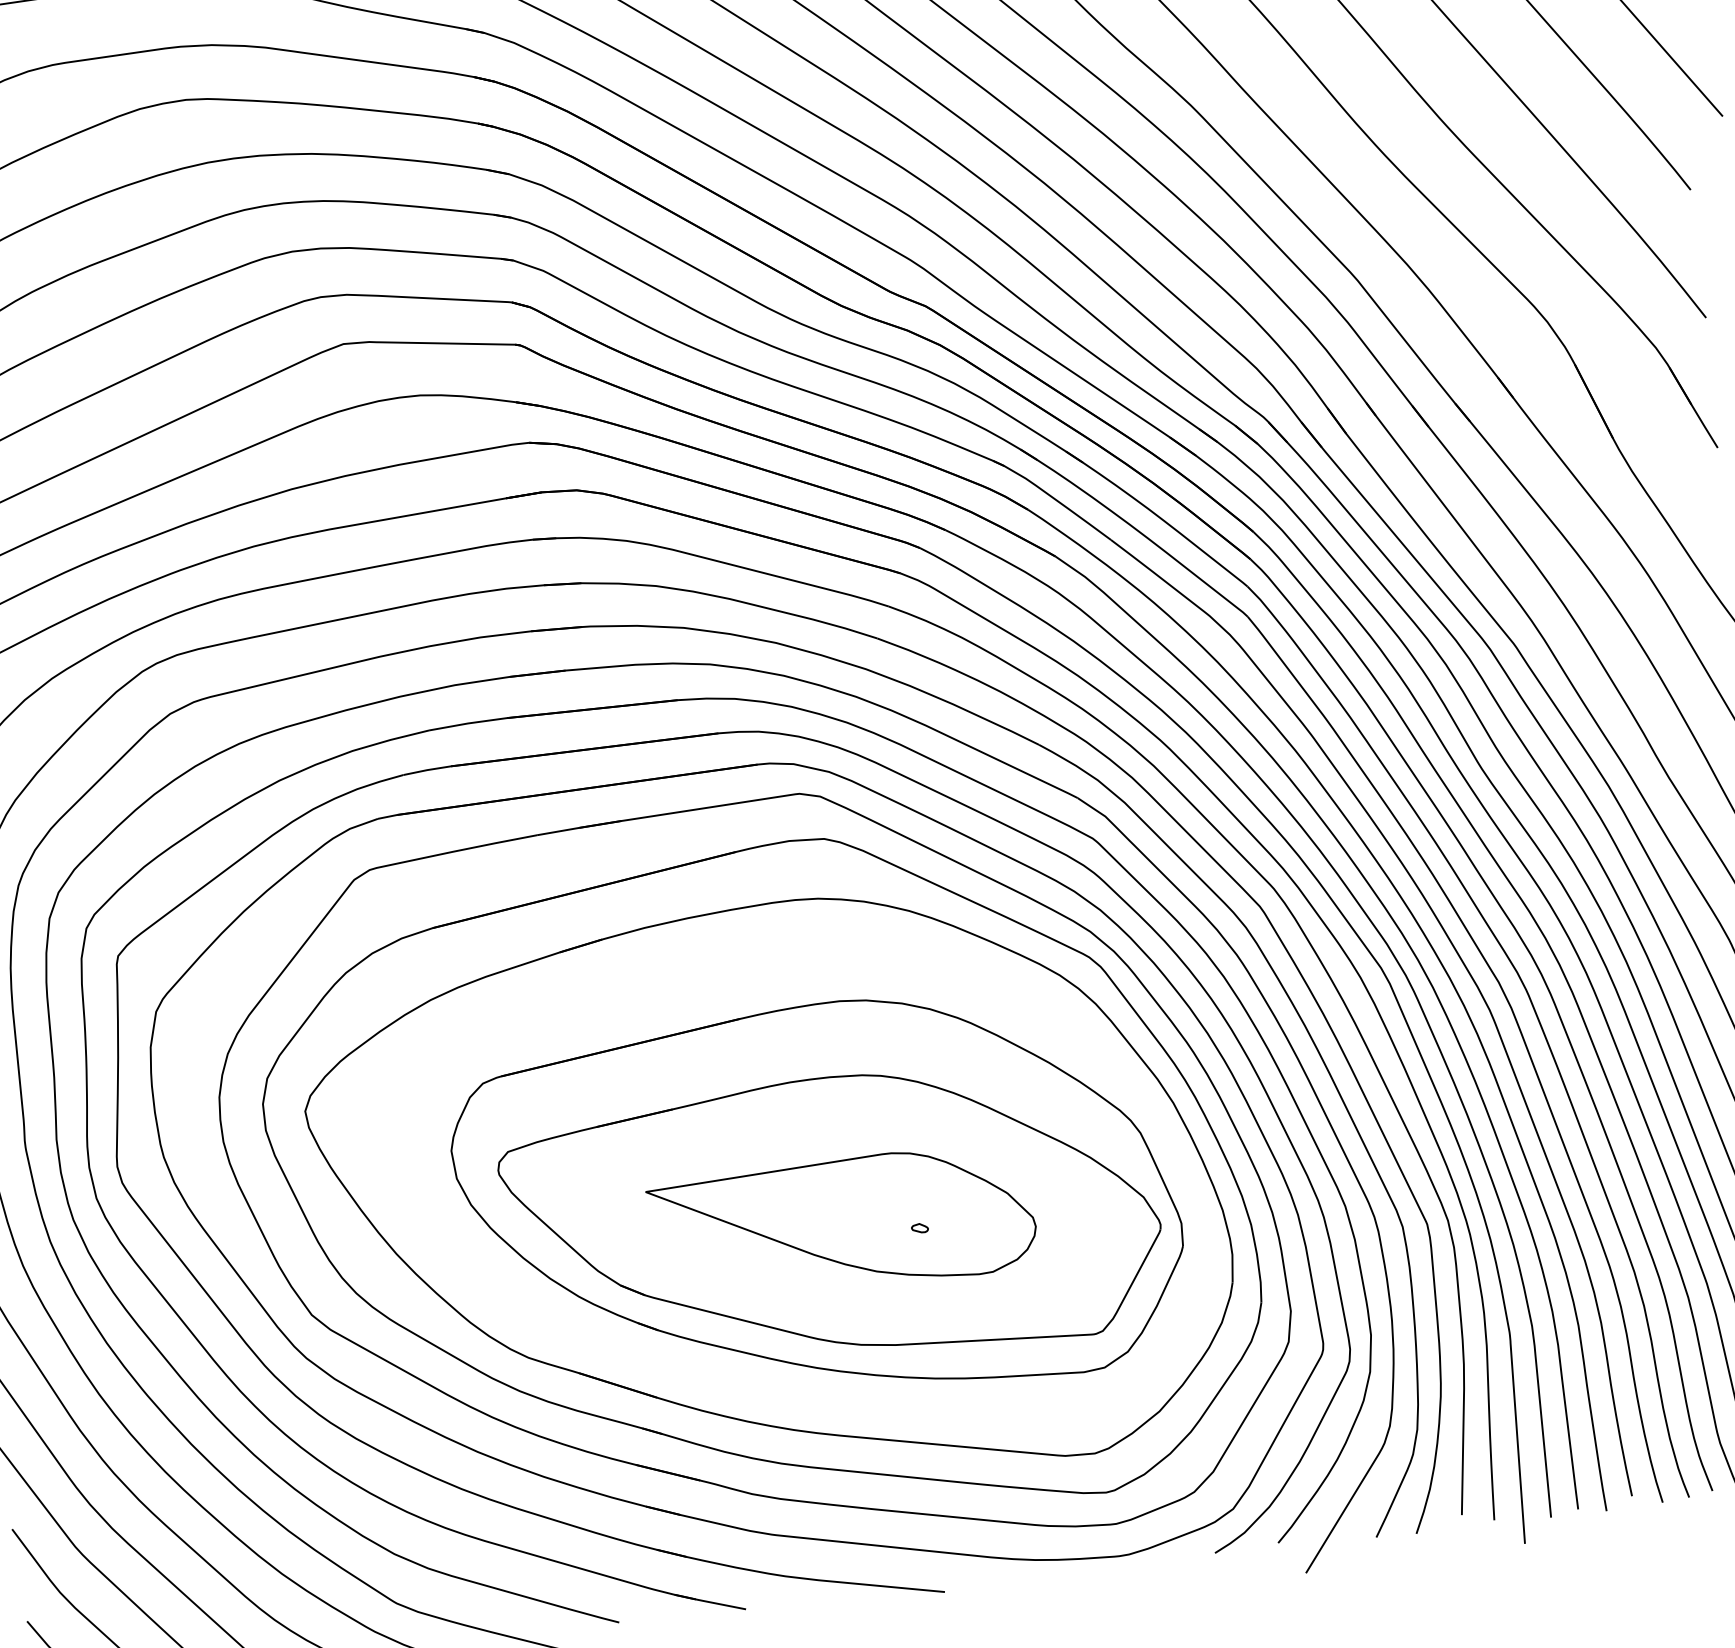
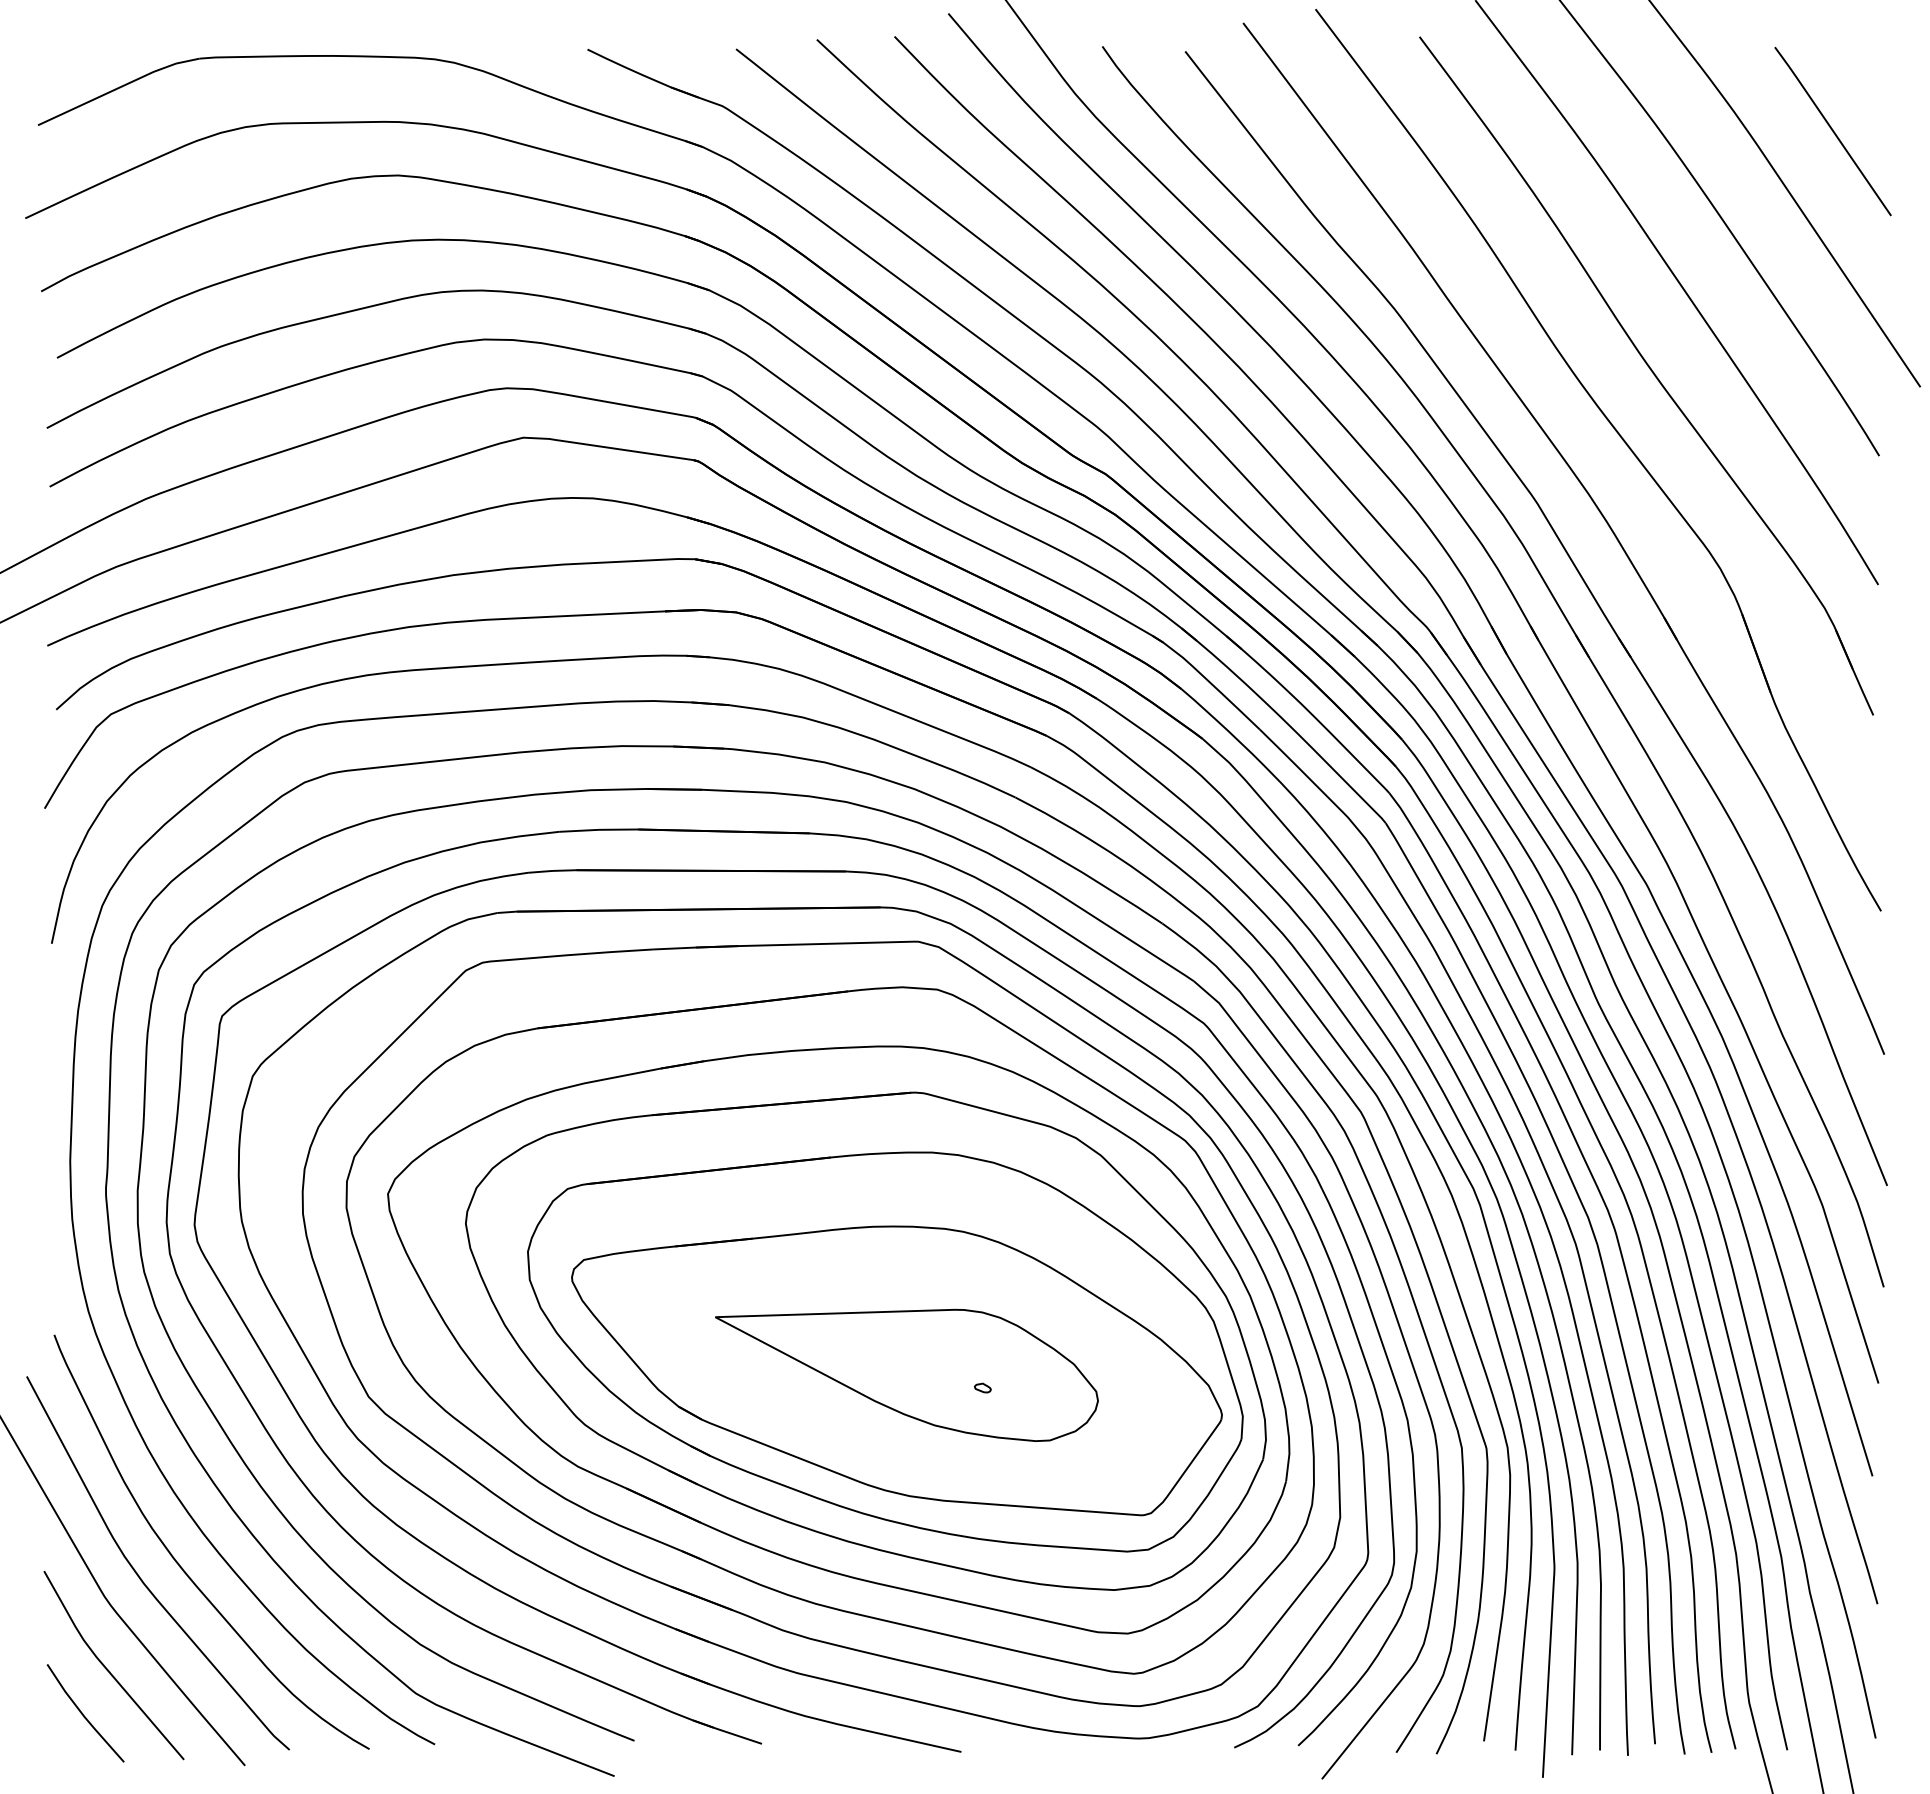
part: (797, 1196) -> (865, 1340), added

